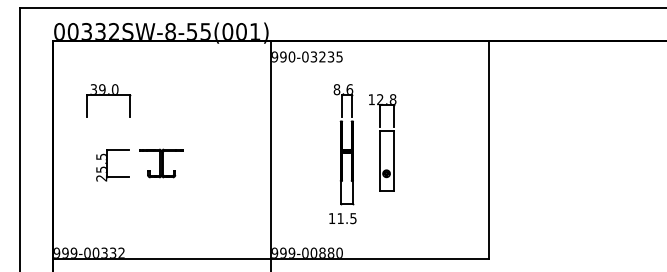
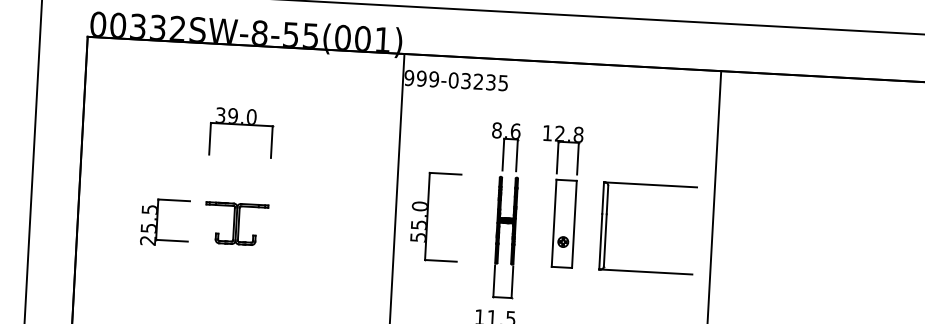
text: (291, 56) -> (433, 78), 990-03235 -> 999-03235
part: (108, 100) -> (241, 132), moved
part: (382, 142) -> (559, 196), moved
part: (415, 150) -> (606, 225), added
part: (297, 151) -> (434, 217), added

